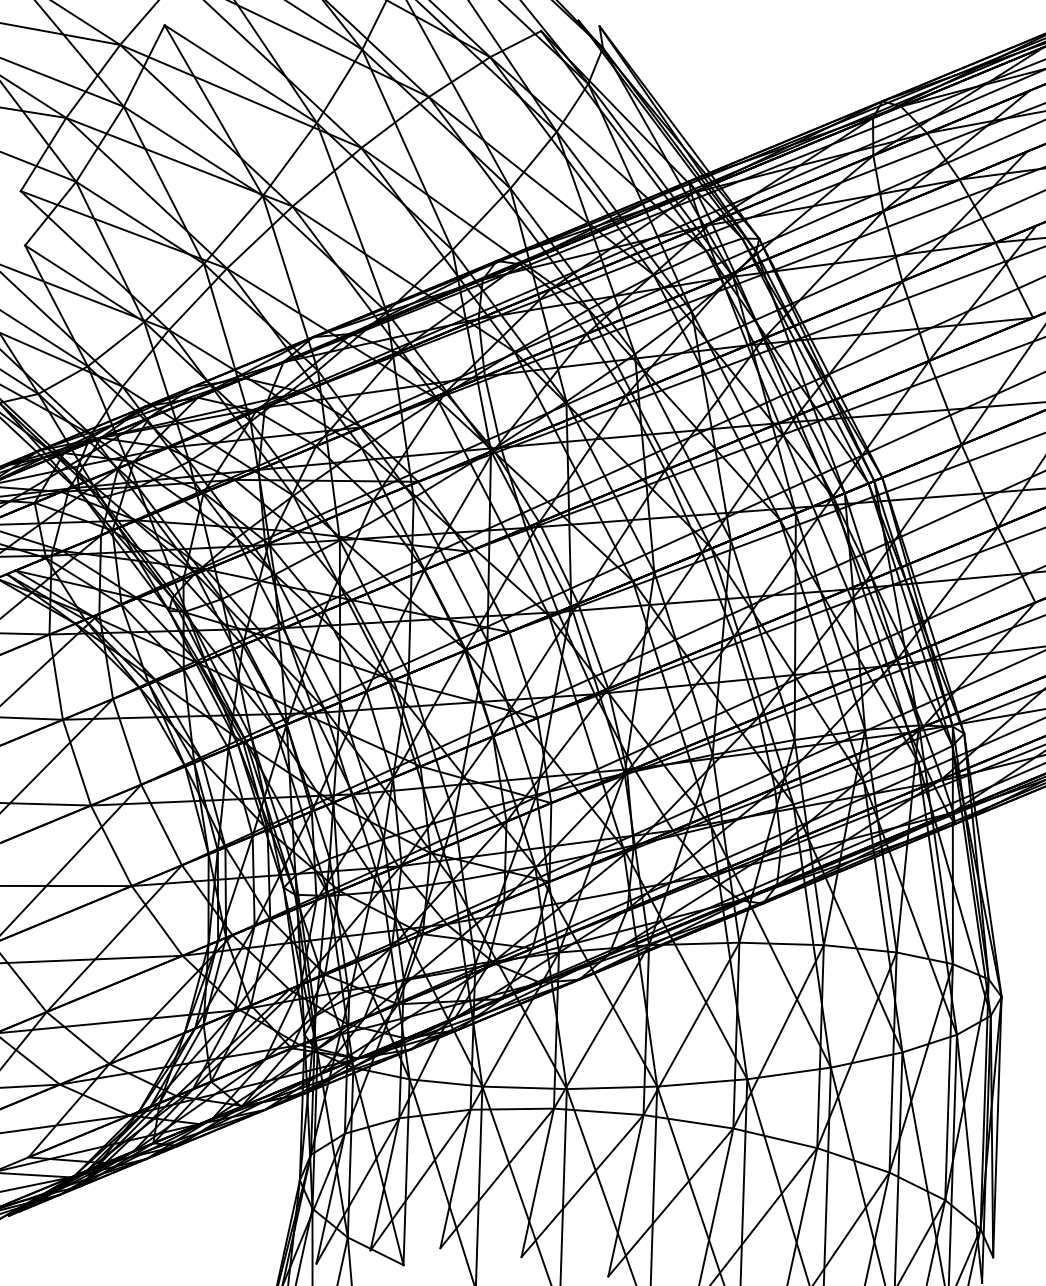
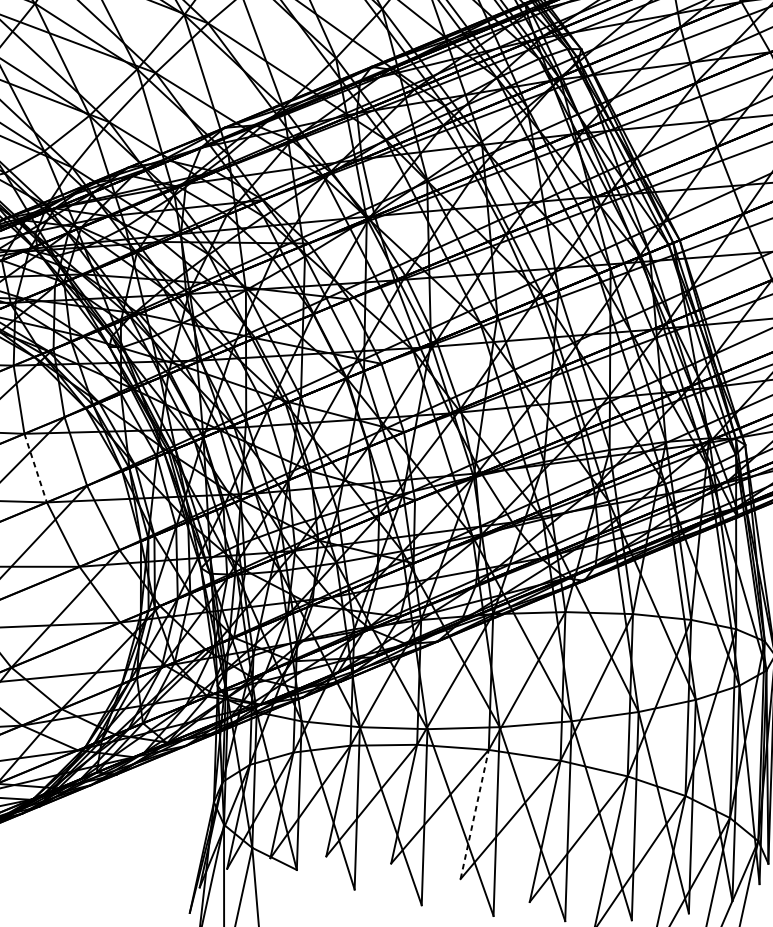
line: (77, 763) -> (36, 468), solid -> dashed
line: (625, 1195) -> (474, 814), solid -> dashed

